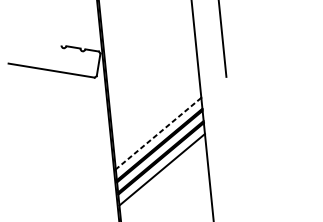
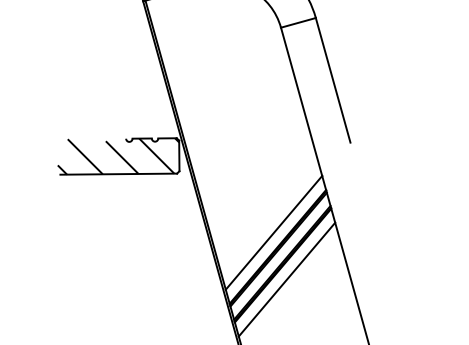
hatch: (53, 57) -> (118, 156), added
line: (158, 133) -> (274, 232), dashed -> solid

